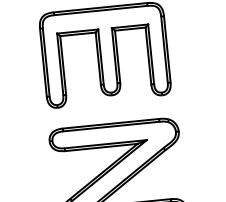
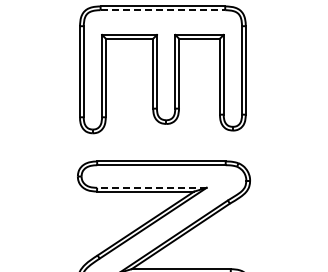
line: (101, 10) -> (163, 10), solid -> dashed
line: (105, 143) -> (151, 187), solid -> dashed

